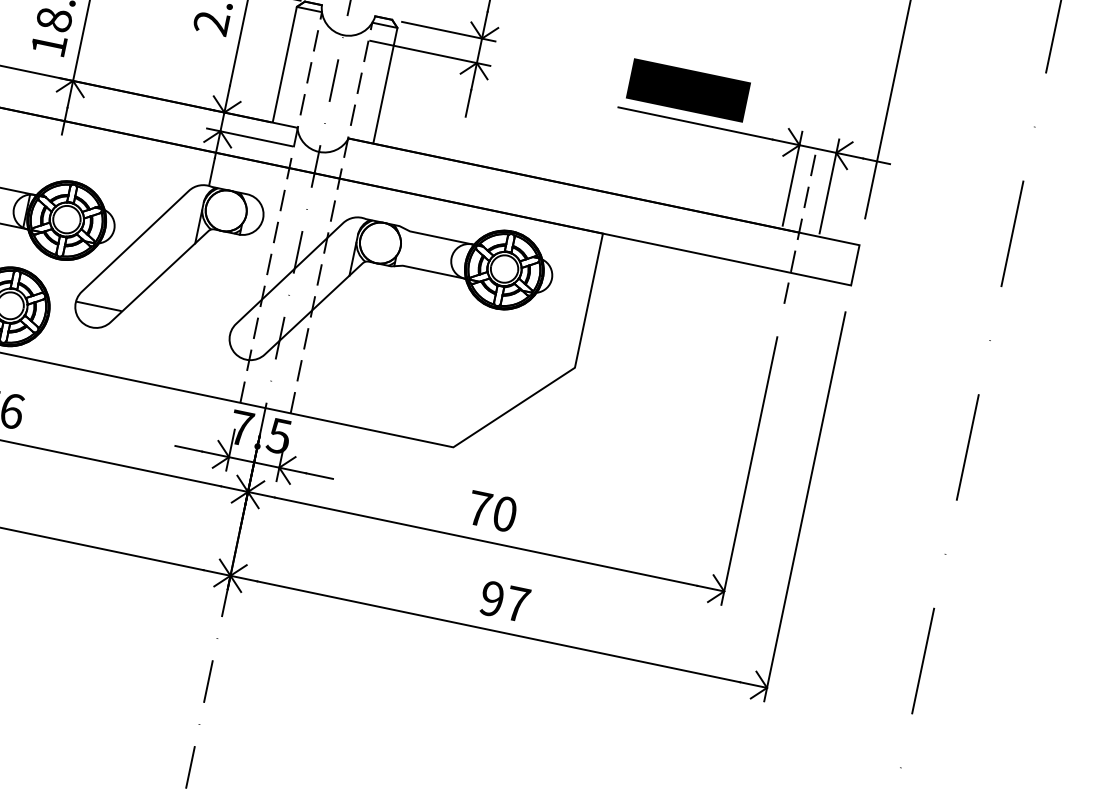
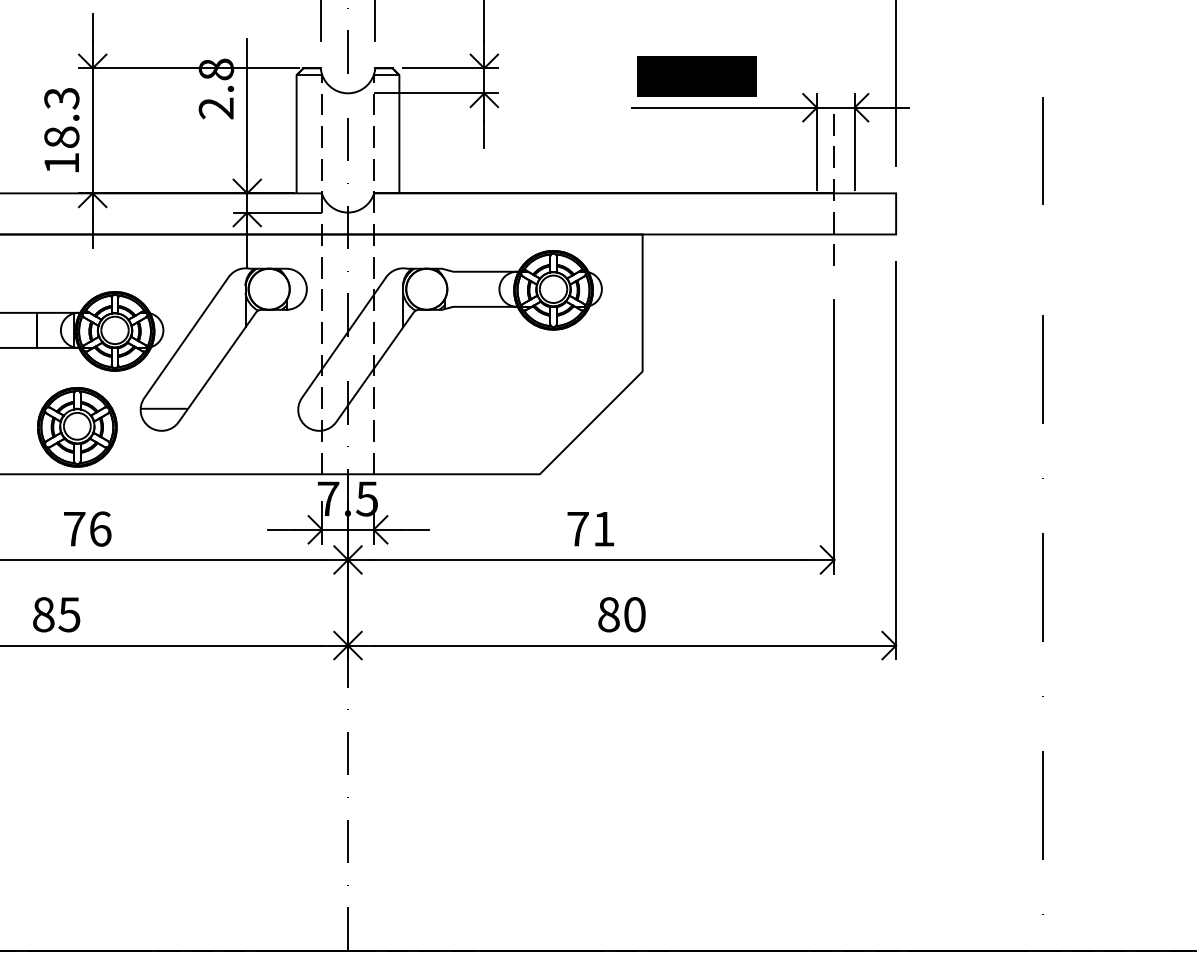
text: (504, 513) -> (603, 528), 70 -> 71
text: (504, 601) -> (621, 614), 97 -> 80

